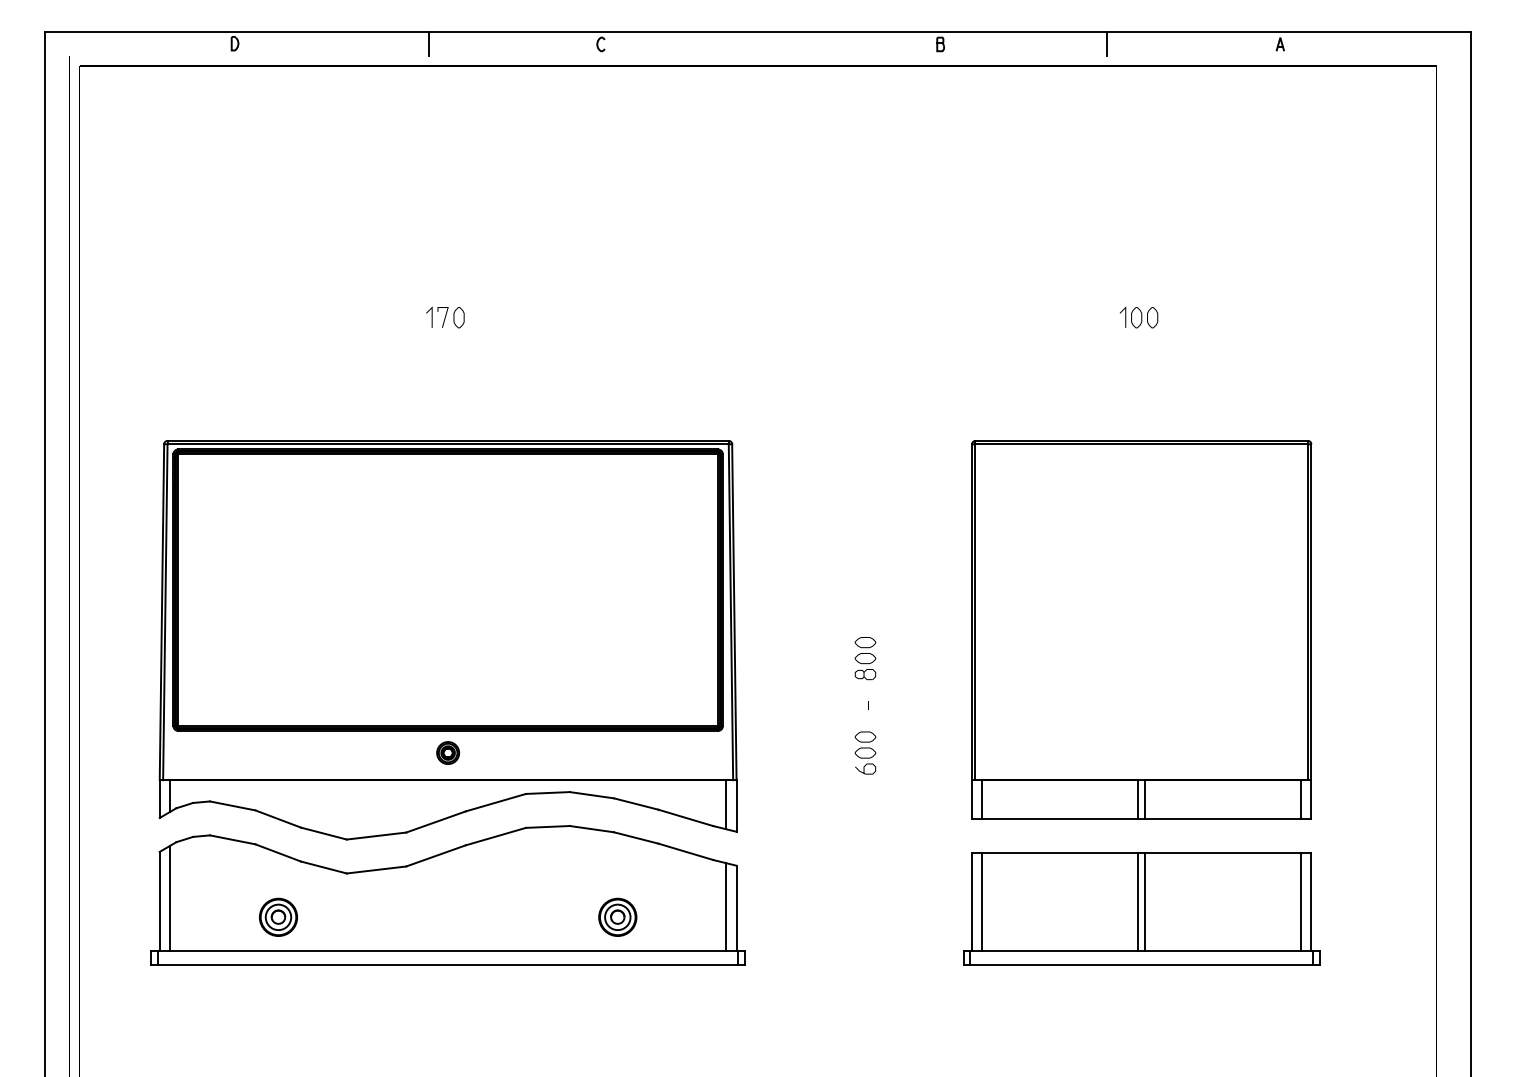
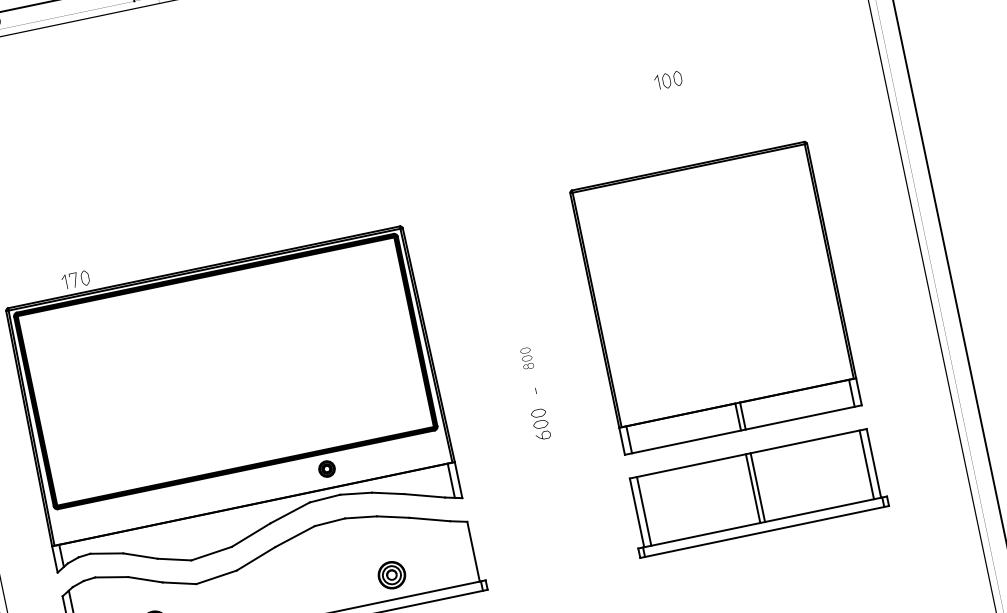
part: (445, 317) -> (75, 279), moved
part: (865, 658) -> (527, 358), size x0.7
part: (448, 752) -> (327, 468), moved
line: (726, 907) -> (466, 552), removed

